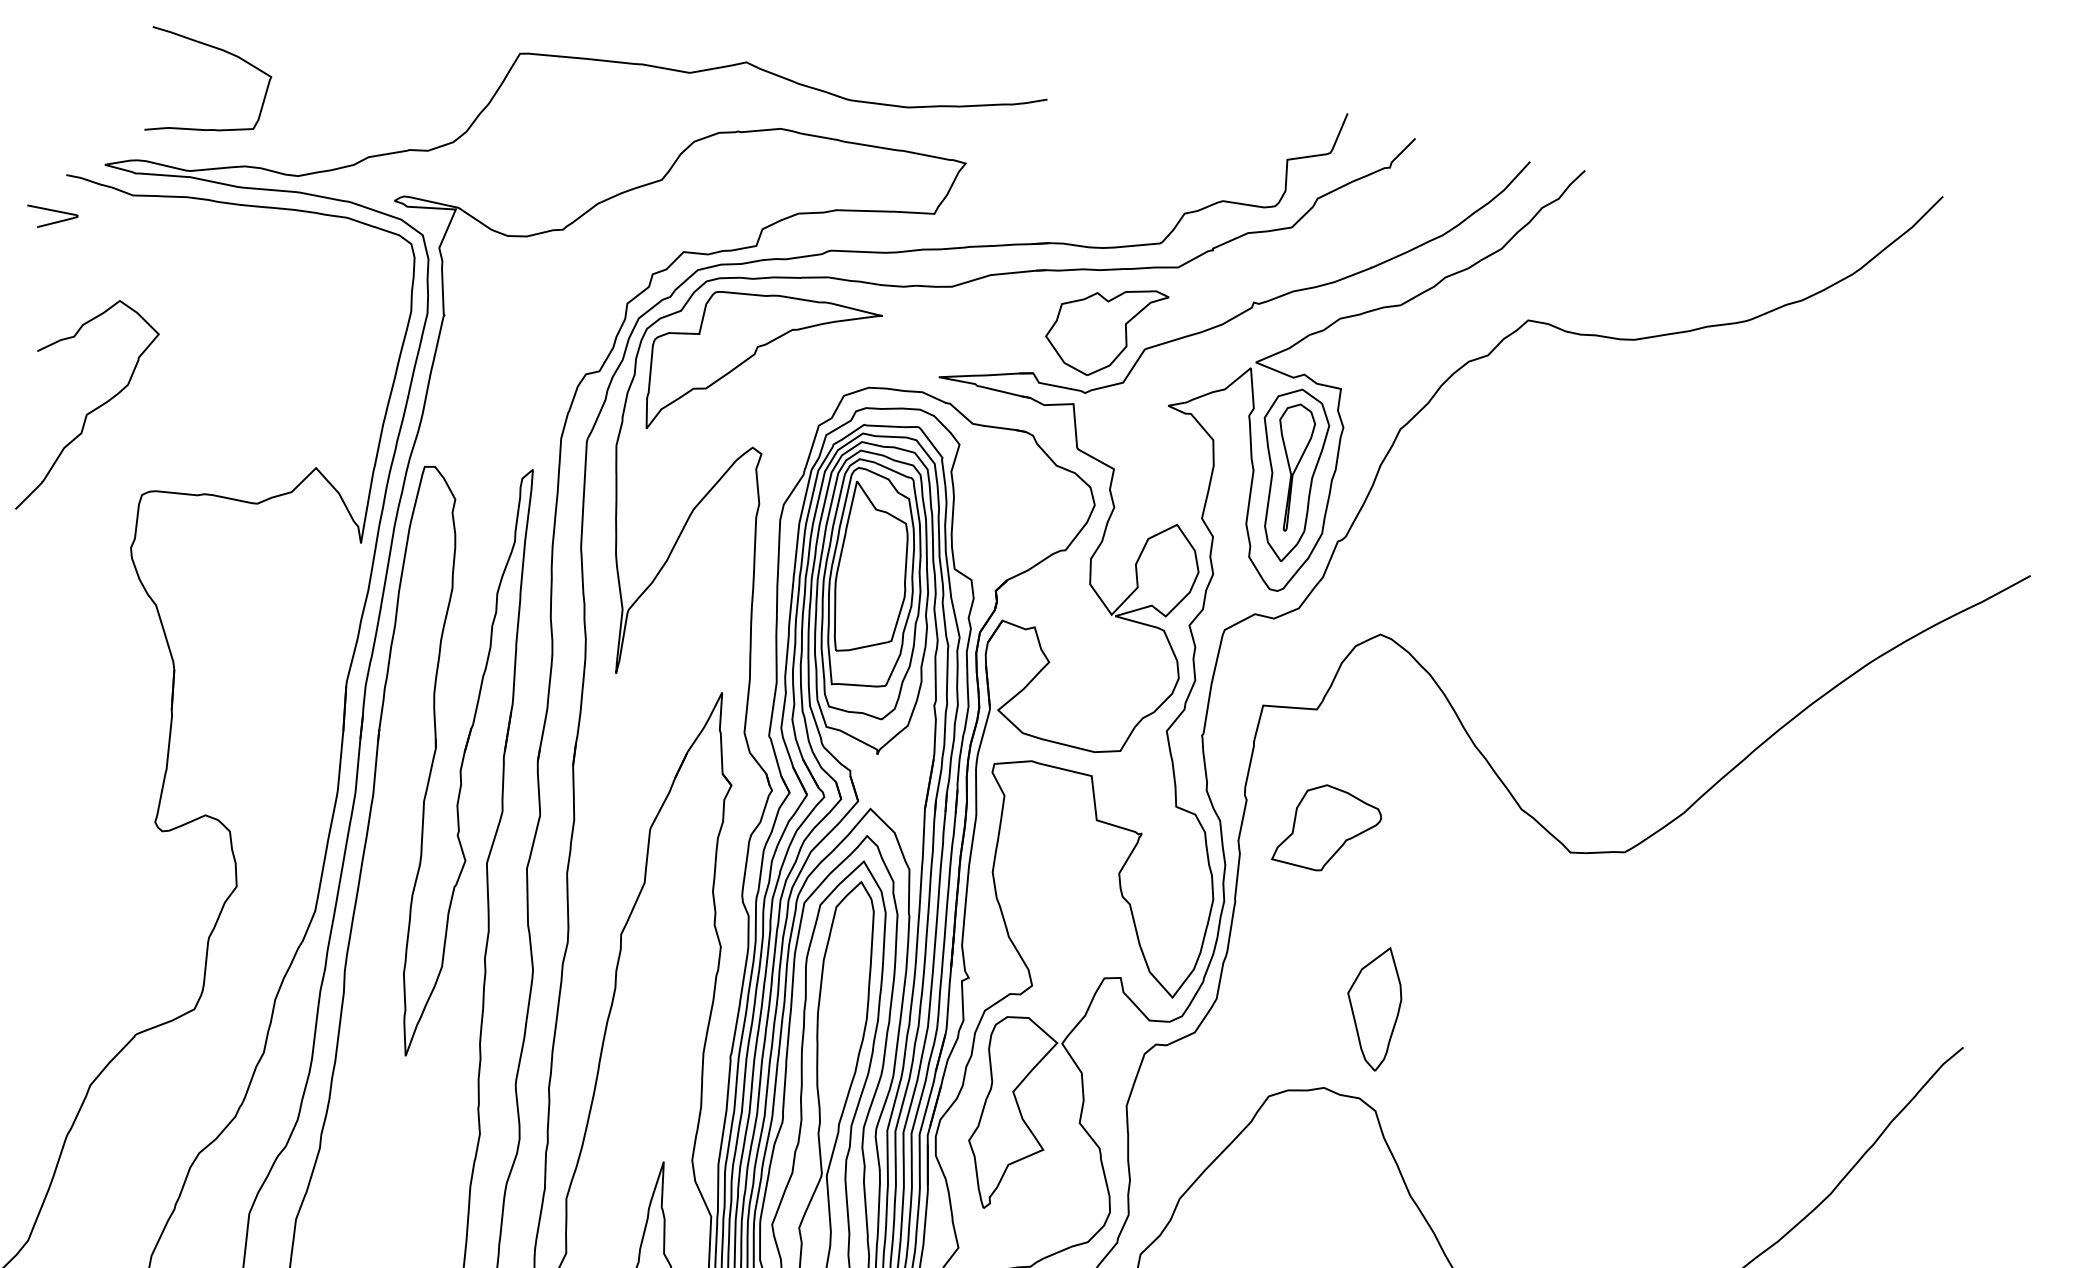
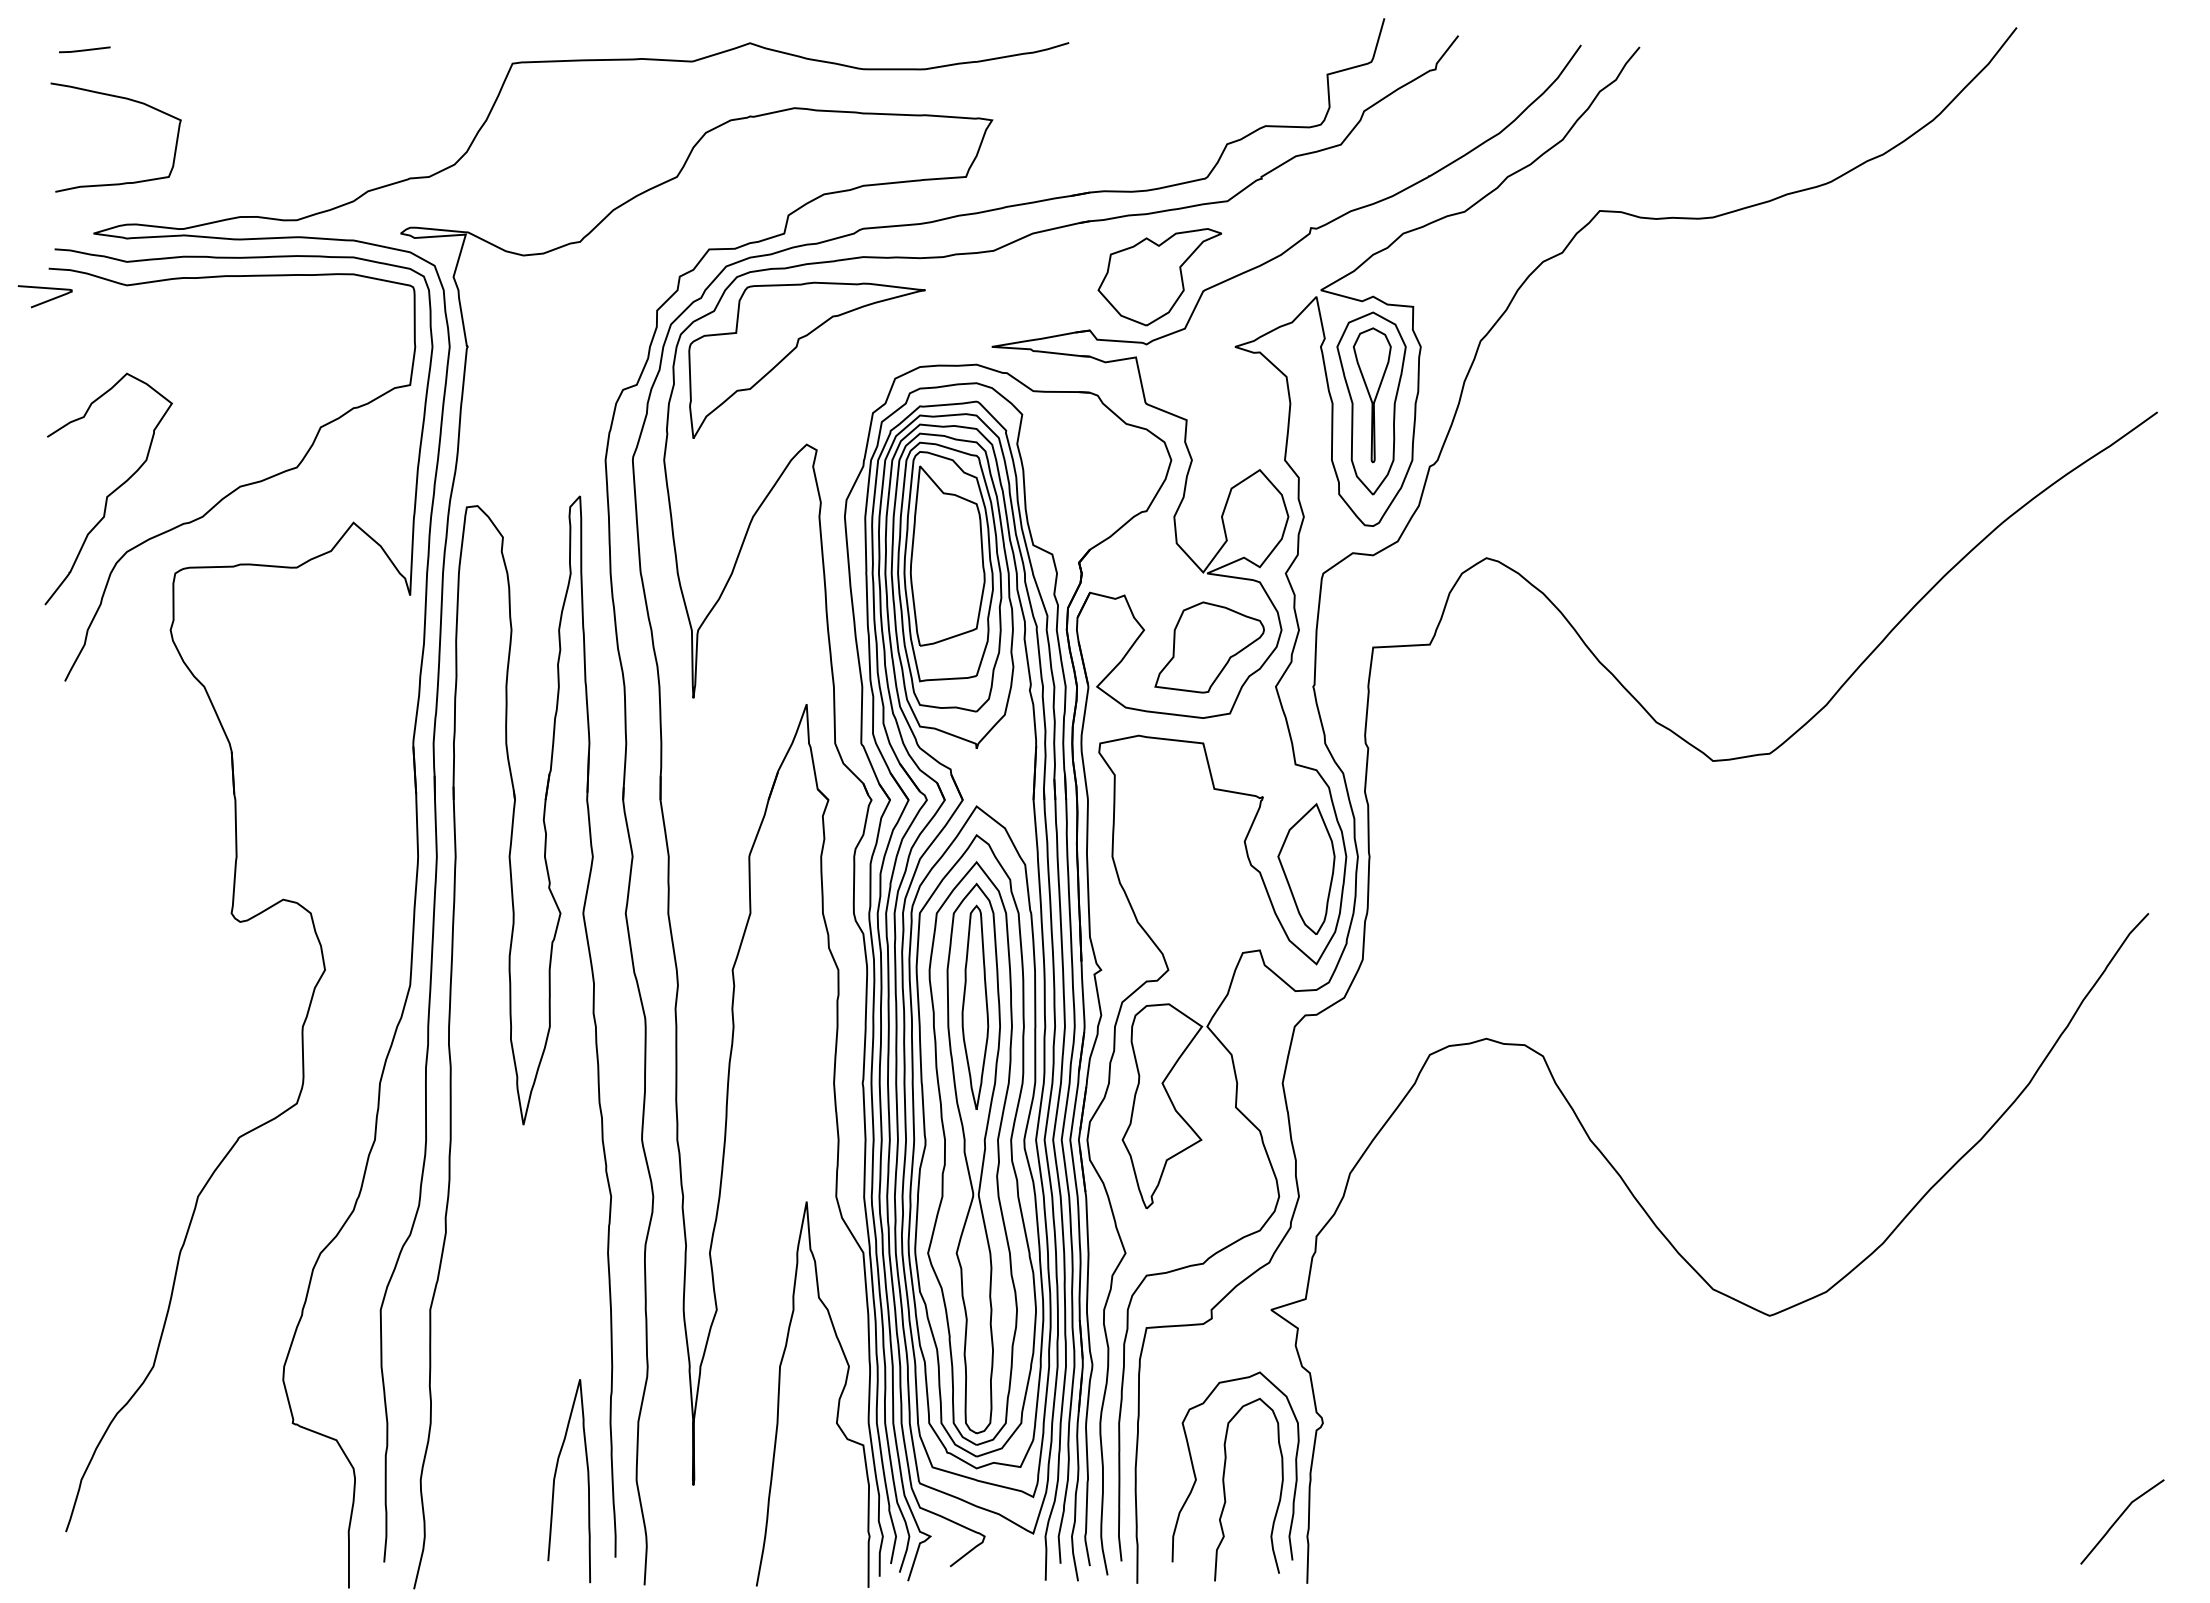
curve: (221, 50) -> (125, 99), moved
curve: (211, 420) -> (238, 486), added
part: (1327, 828) -> (1209, 647), moved
part: (845, 997) -> (975, 1006), added
part: (1373, 1007) -> (1306, 868), moved

